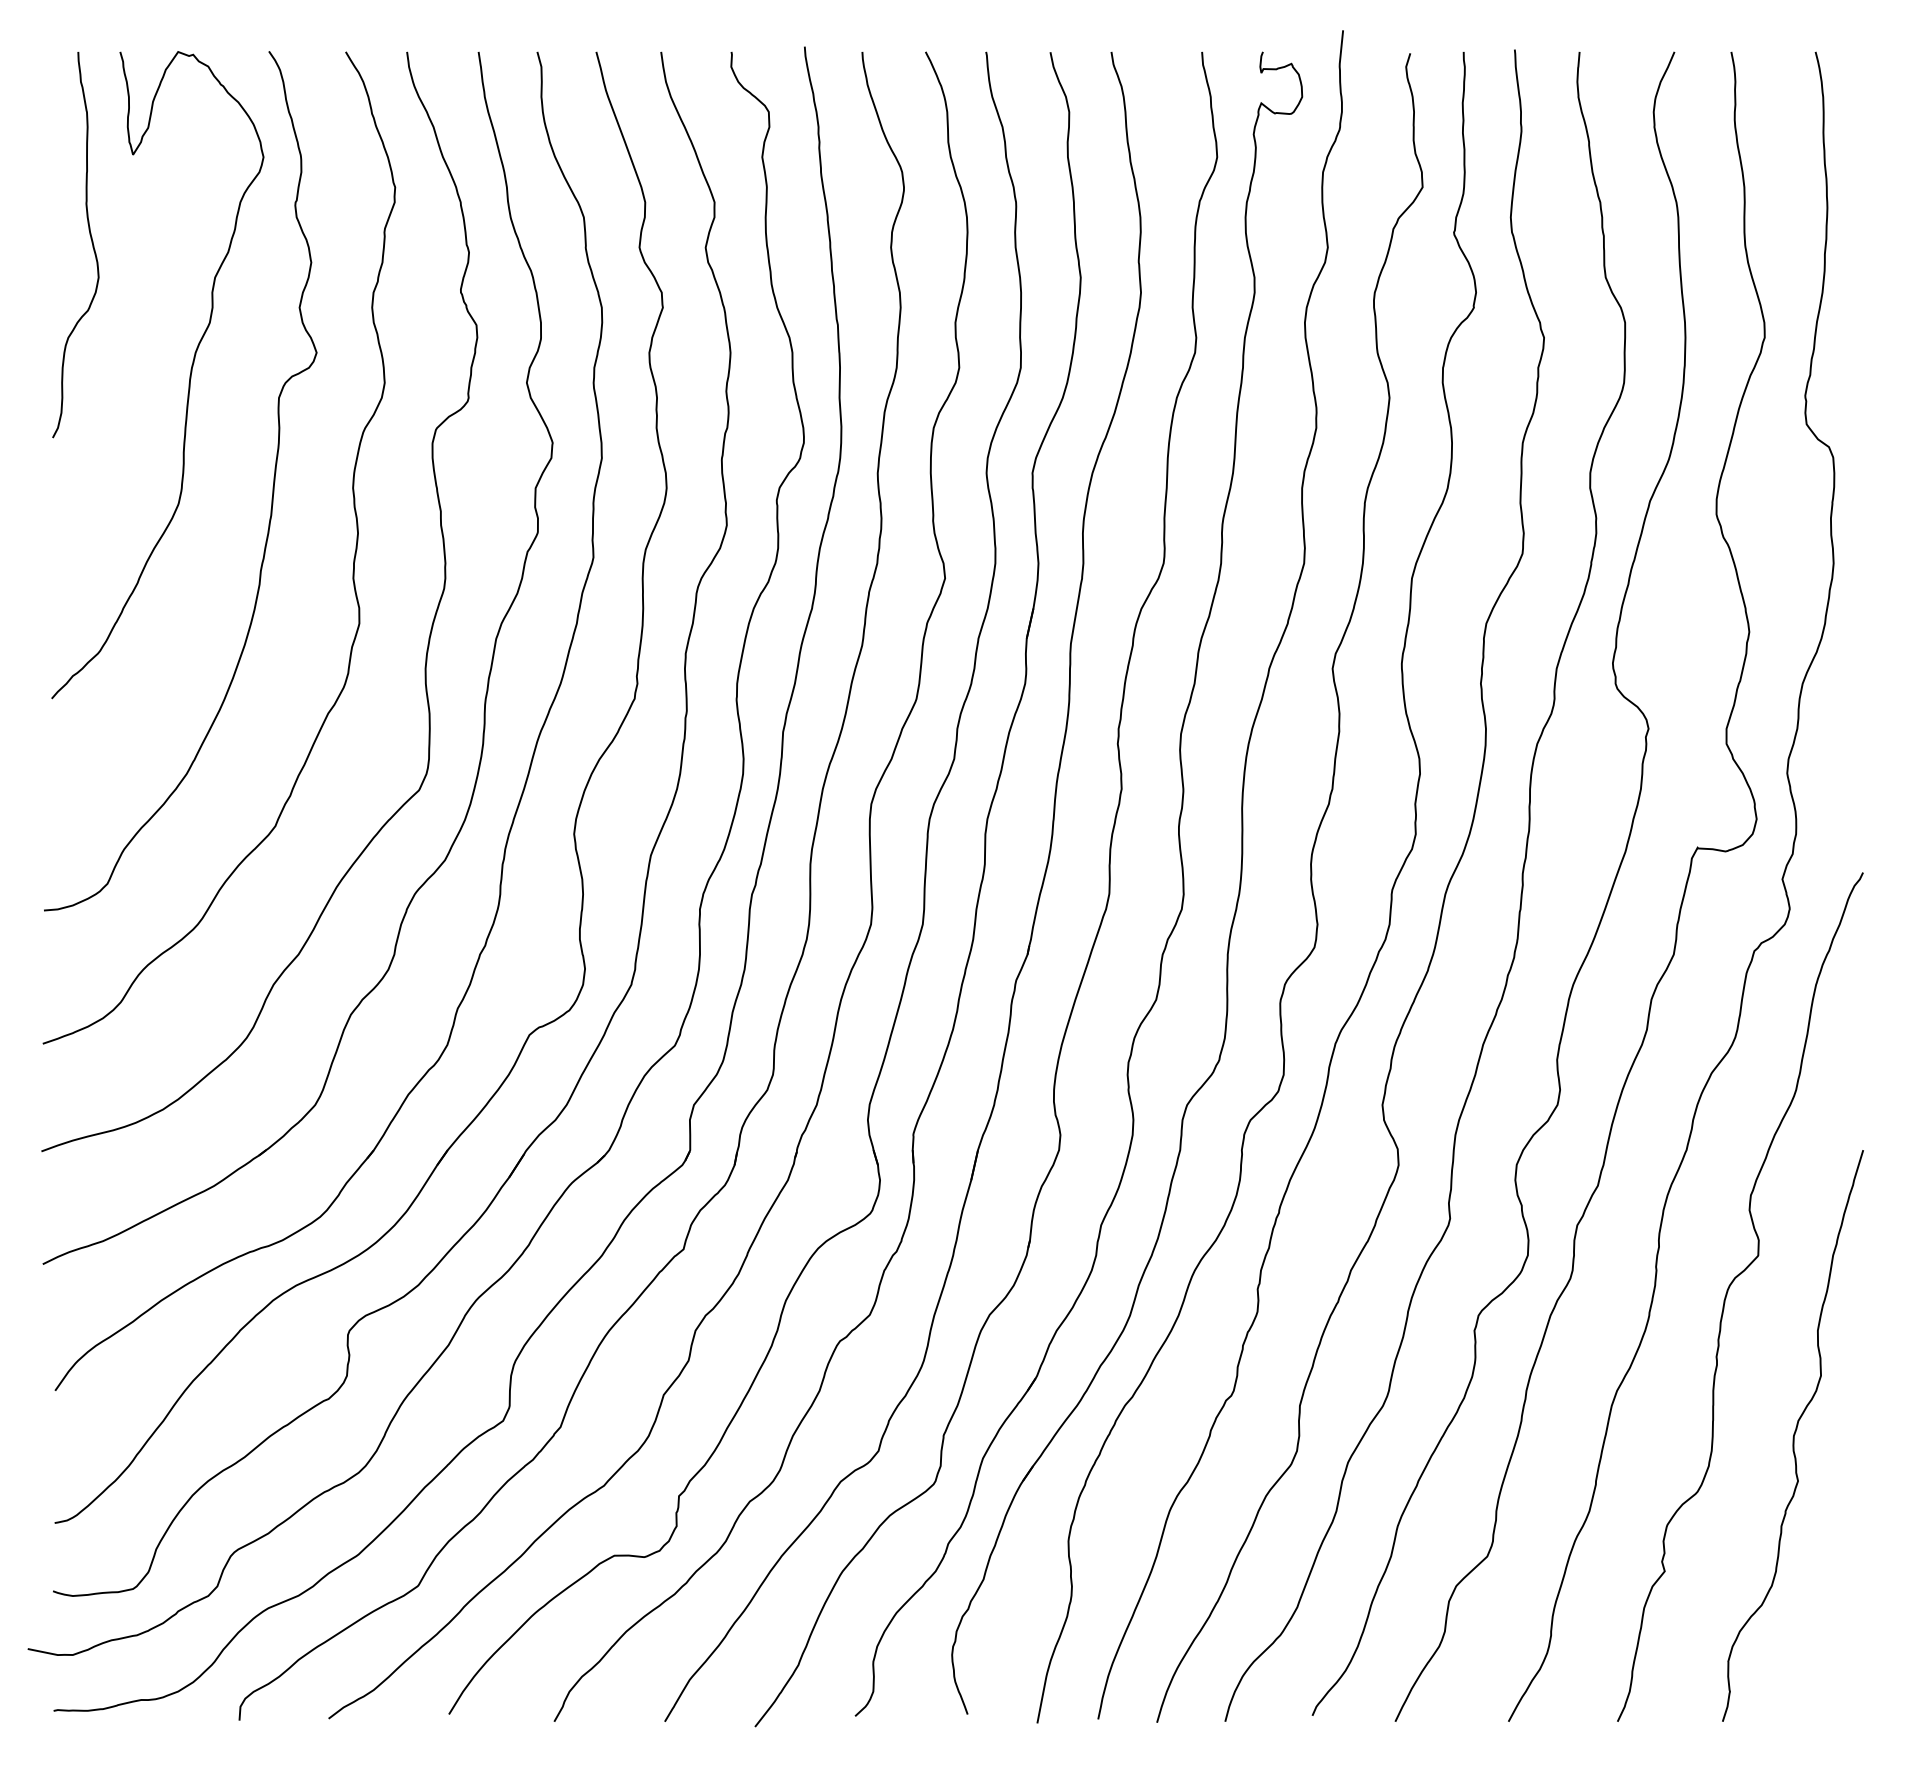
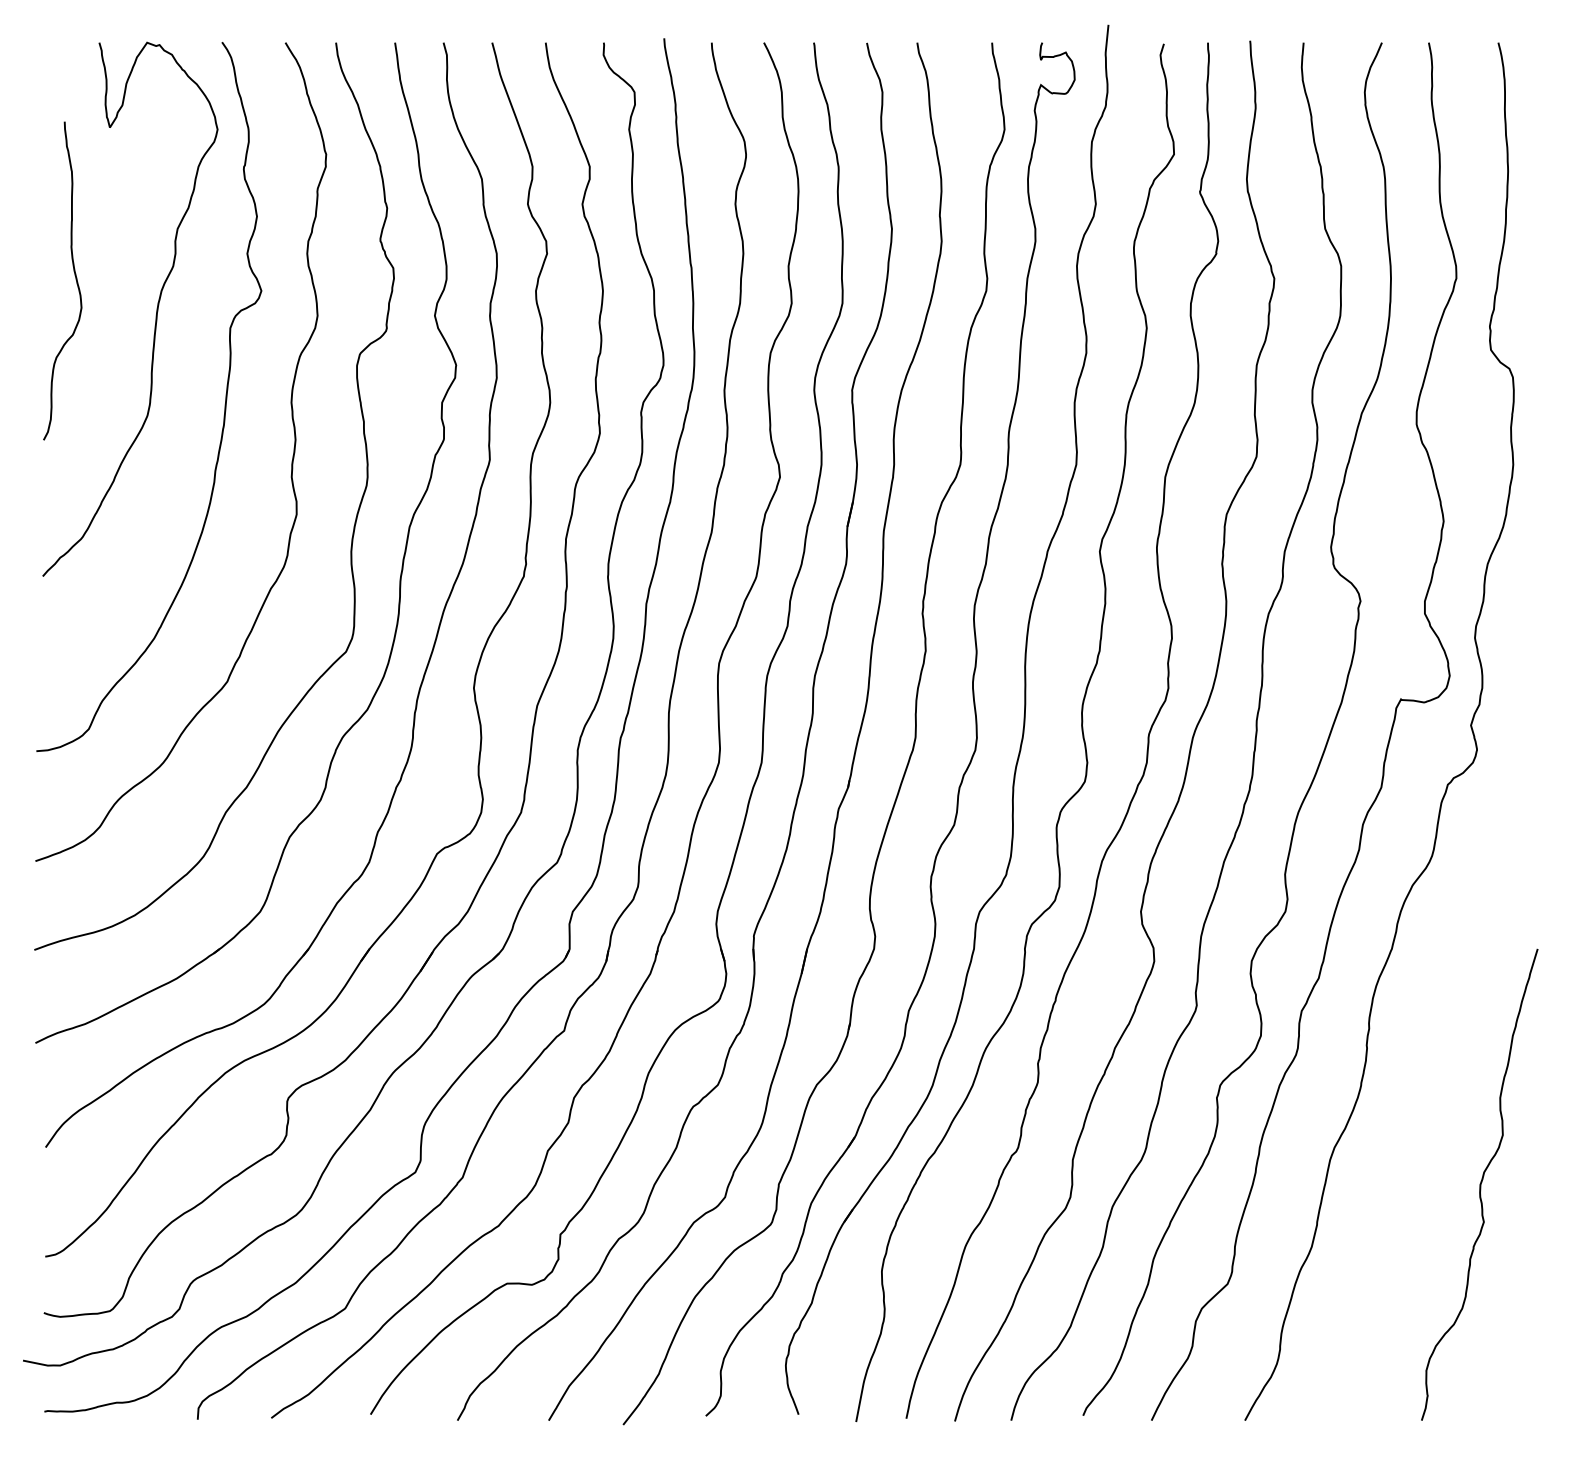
curve: (90, 238) -> (74, 275), moved
curve: (1728, 1292) -> (1426, 1066), removed

